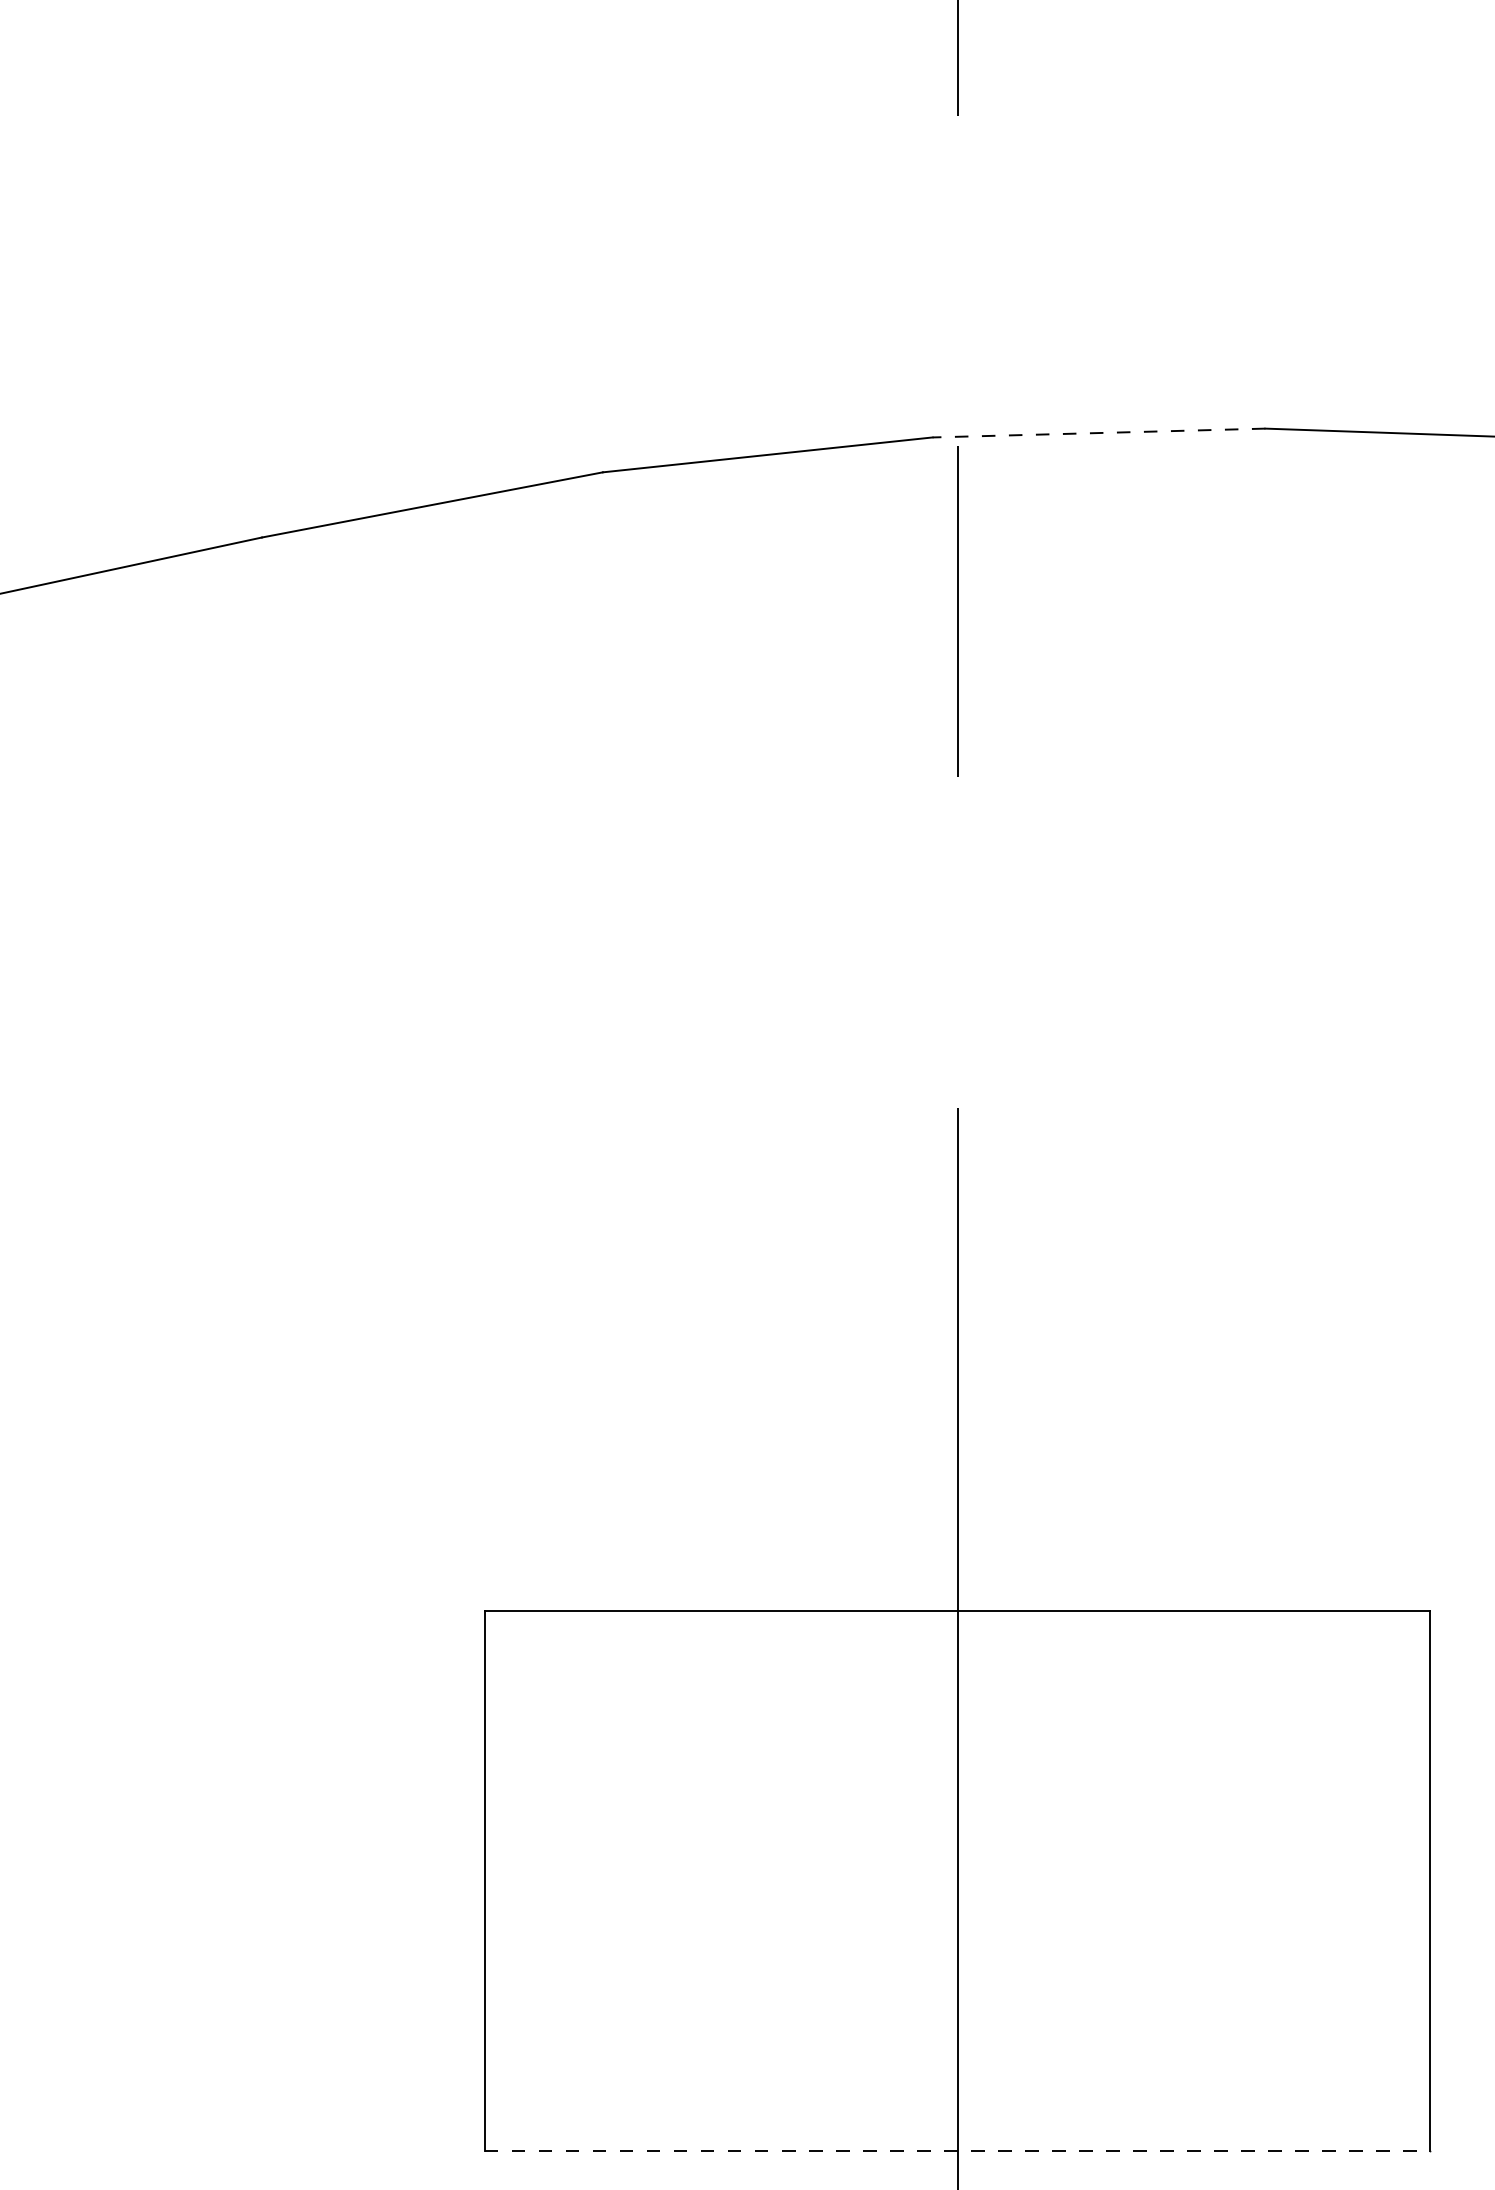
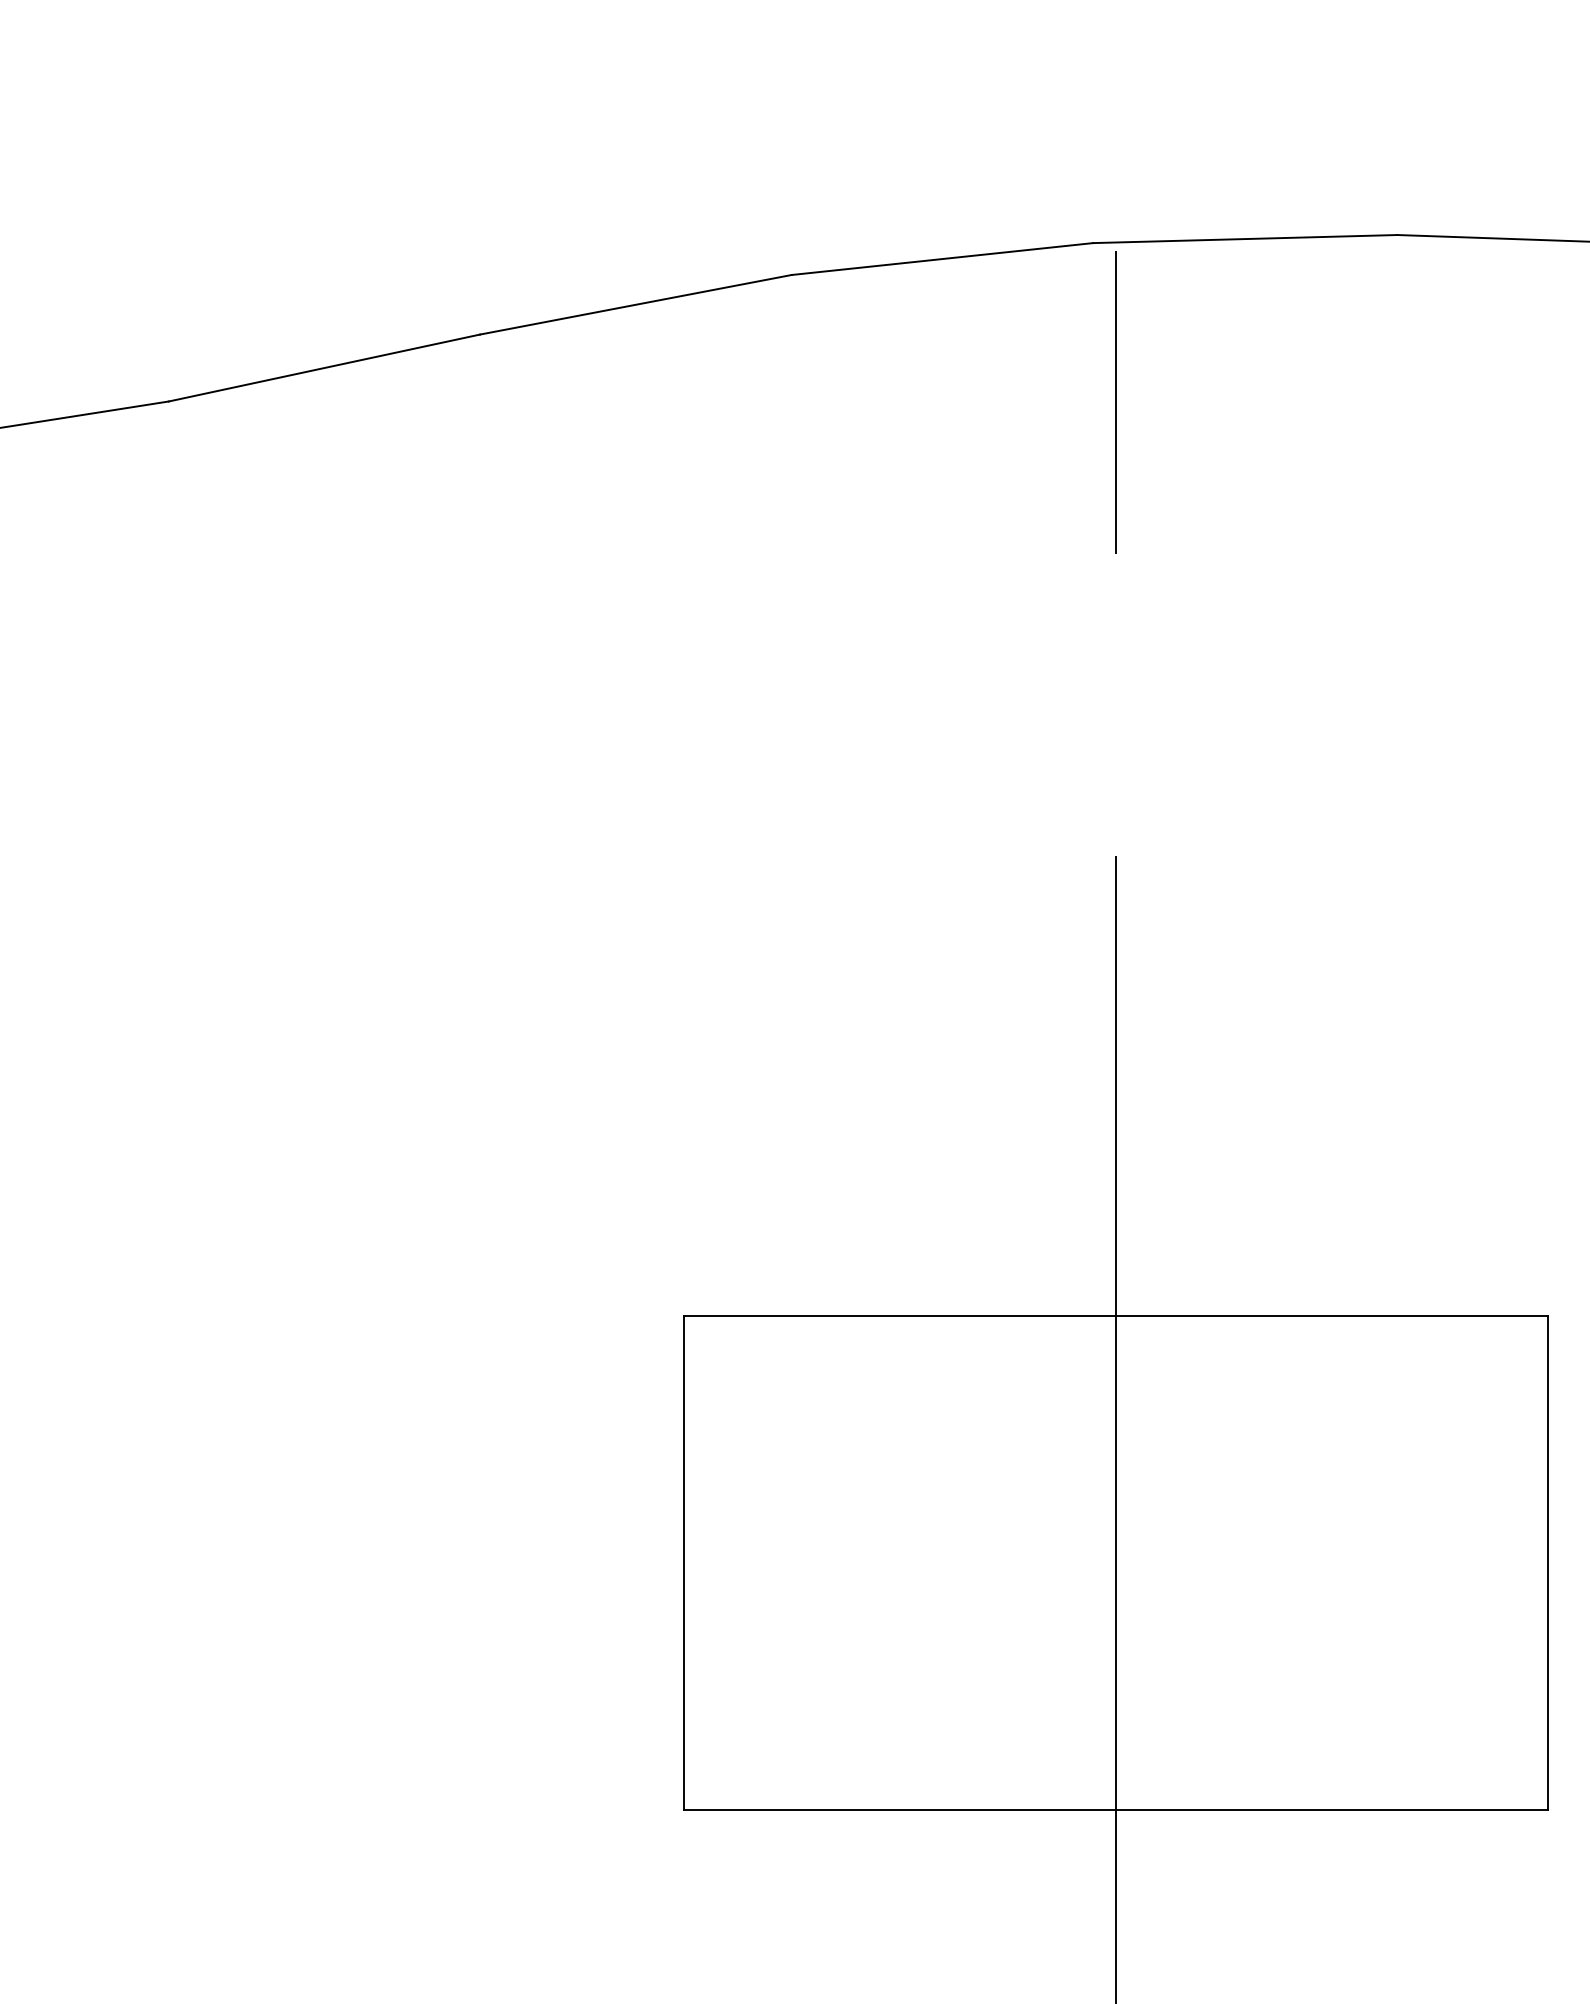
line: (1098, 433) -> (1244, 239), dashed -> solid
line: (958, 2151) -> (1116, 1810), dashed -> solid

